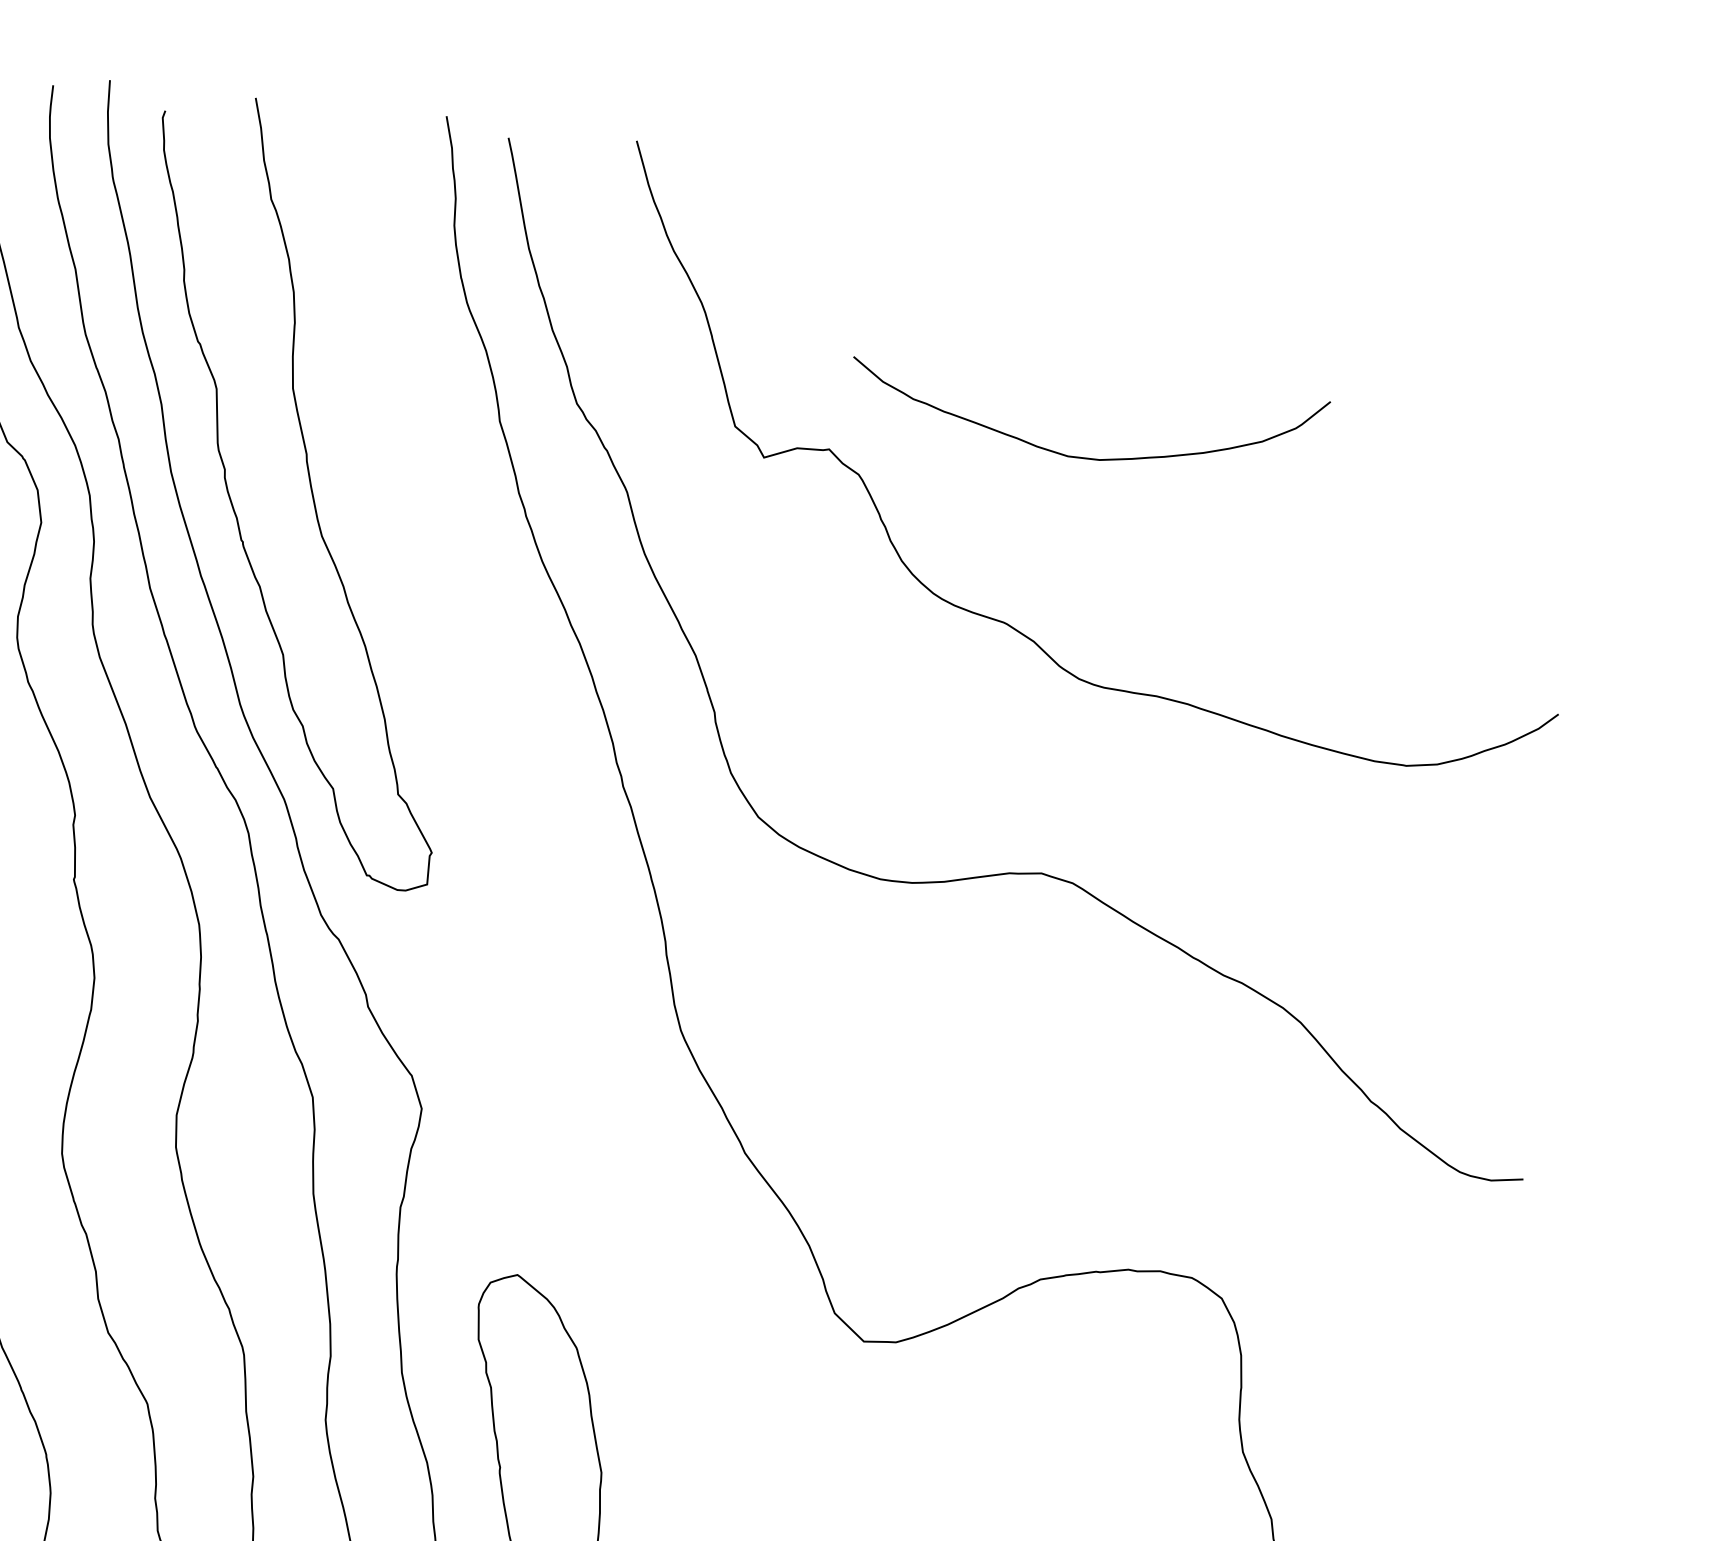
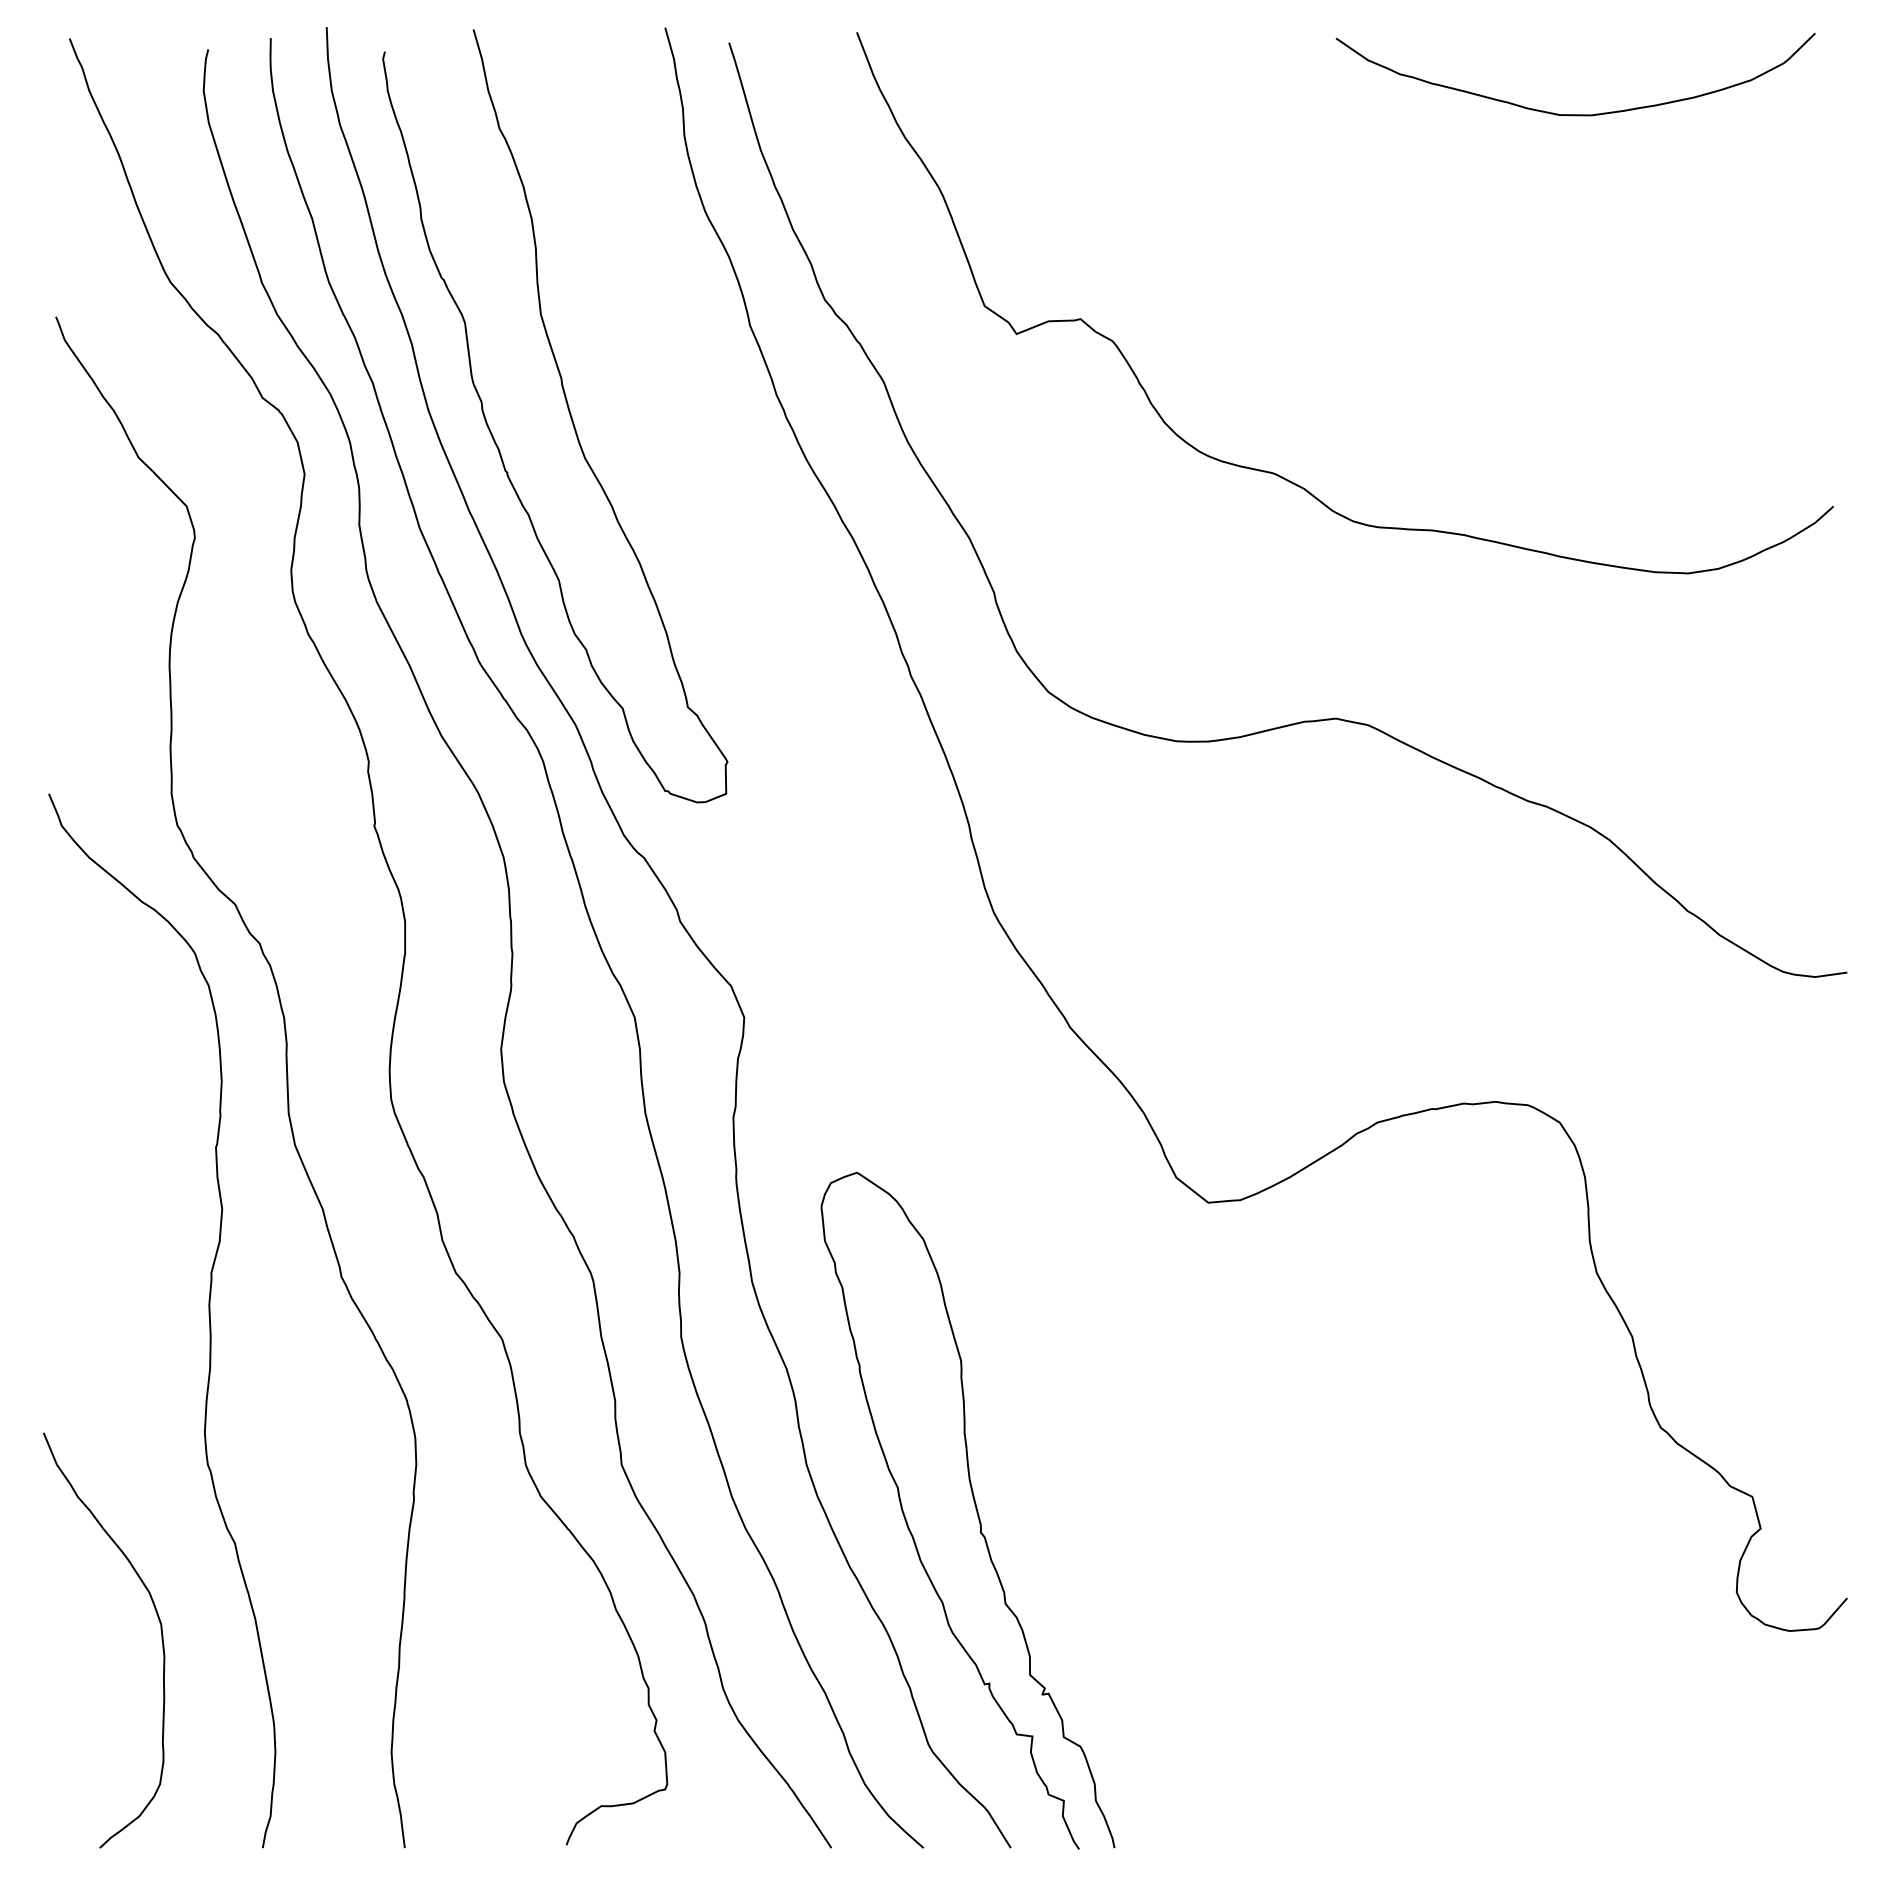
curve: (1083, 457) -> (1575, 114), moved

